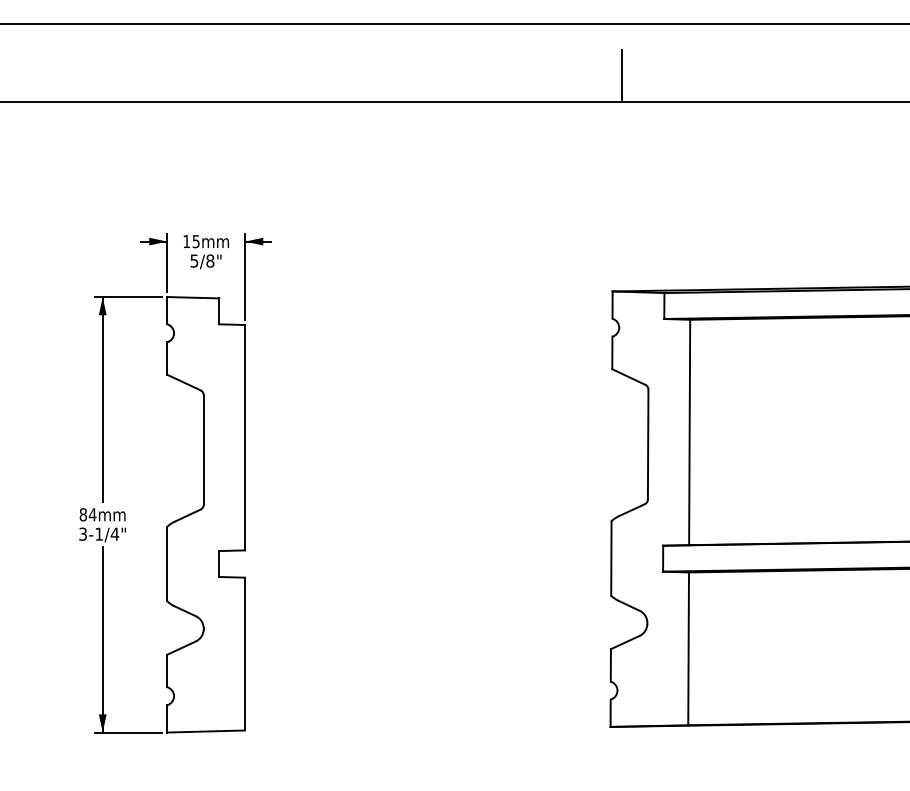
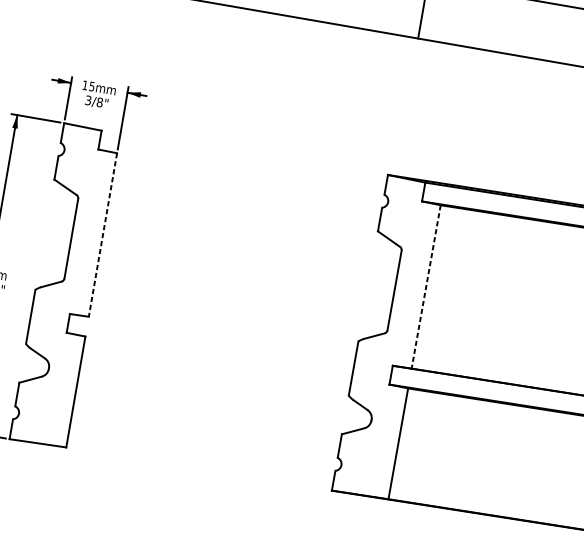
text: (194, 260) -> (88, 100), 5/8" -> 3/8"
line: (689, 432) -> (426, 286), solid -> dashed
line: (245, 437) -> (103, 234), solid -> dashed

